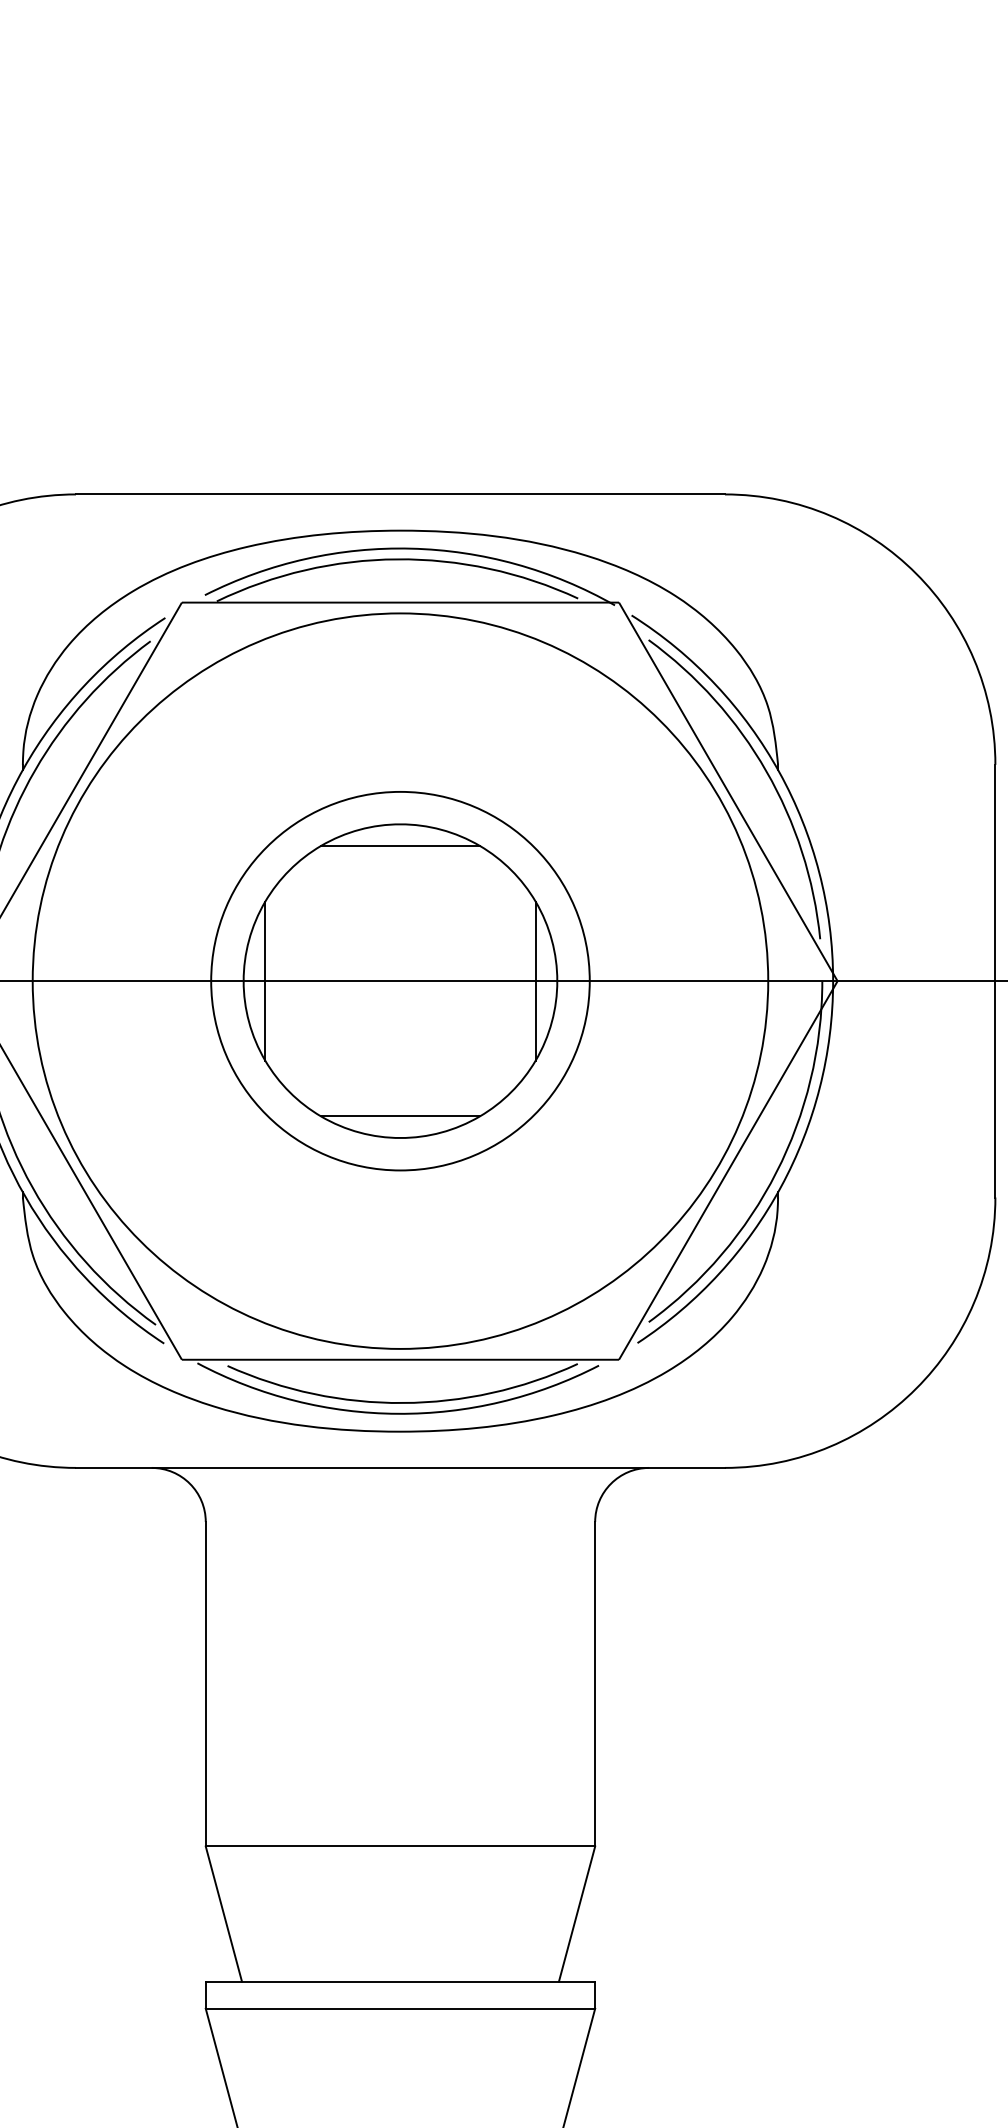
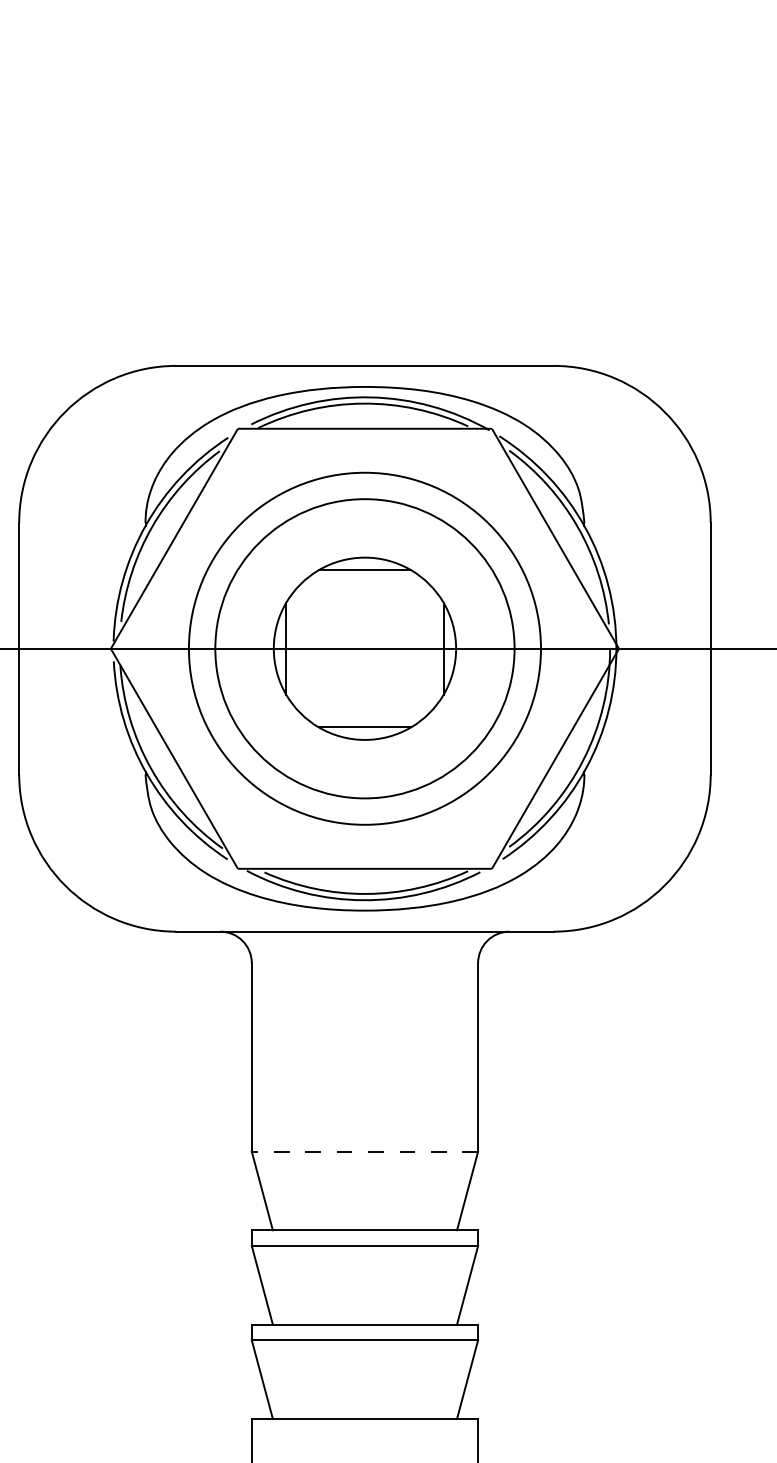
circle: (399, 980) -> (364, 648), size x0.7
circle: (399, 980) -> (364, 648), size x1.6
line: (399, 1846) -> (364, 1151), solid -> dashed

